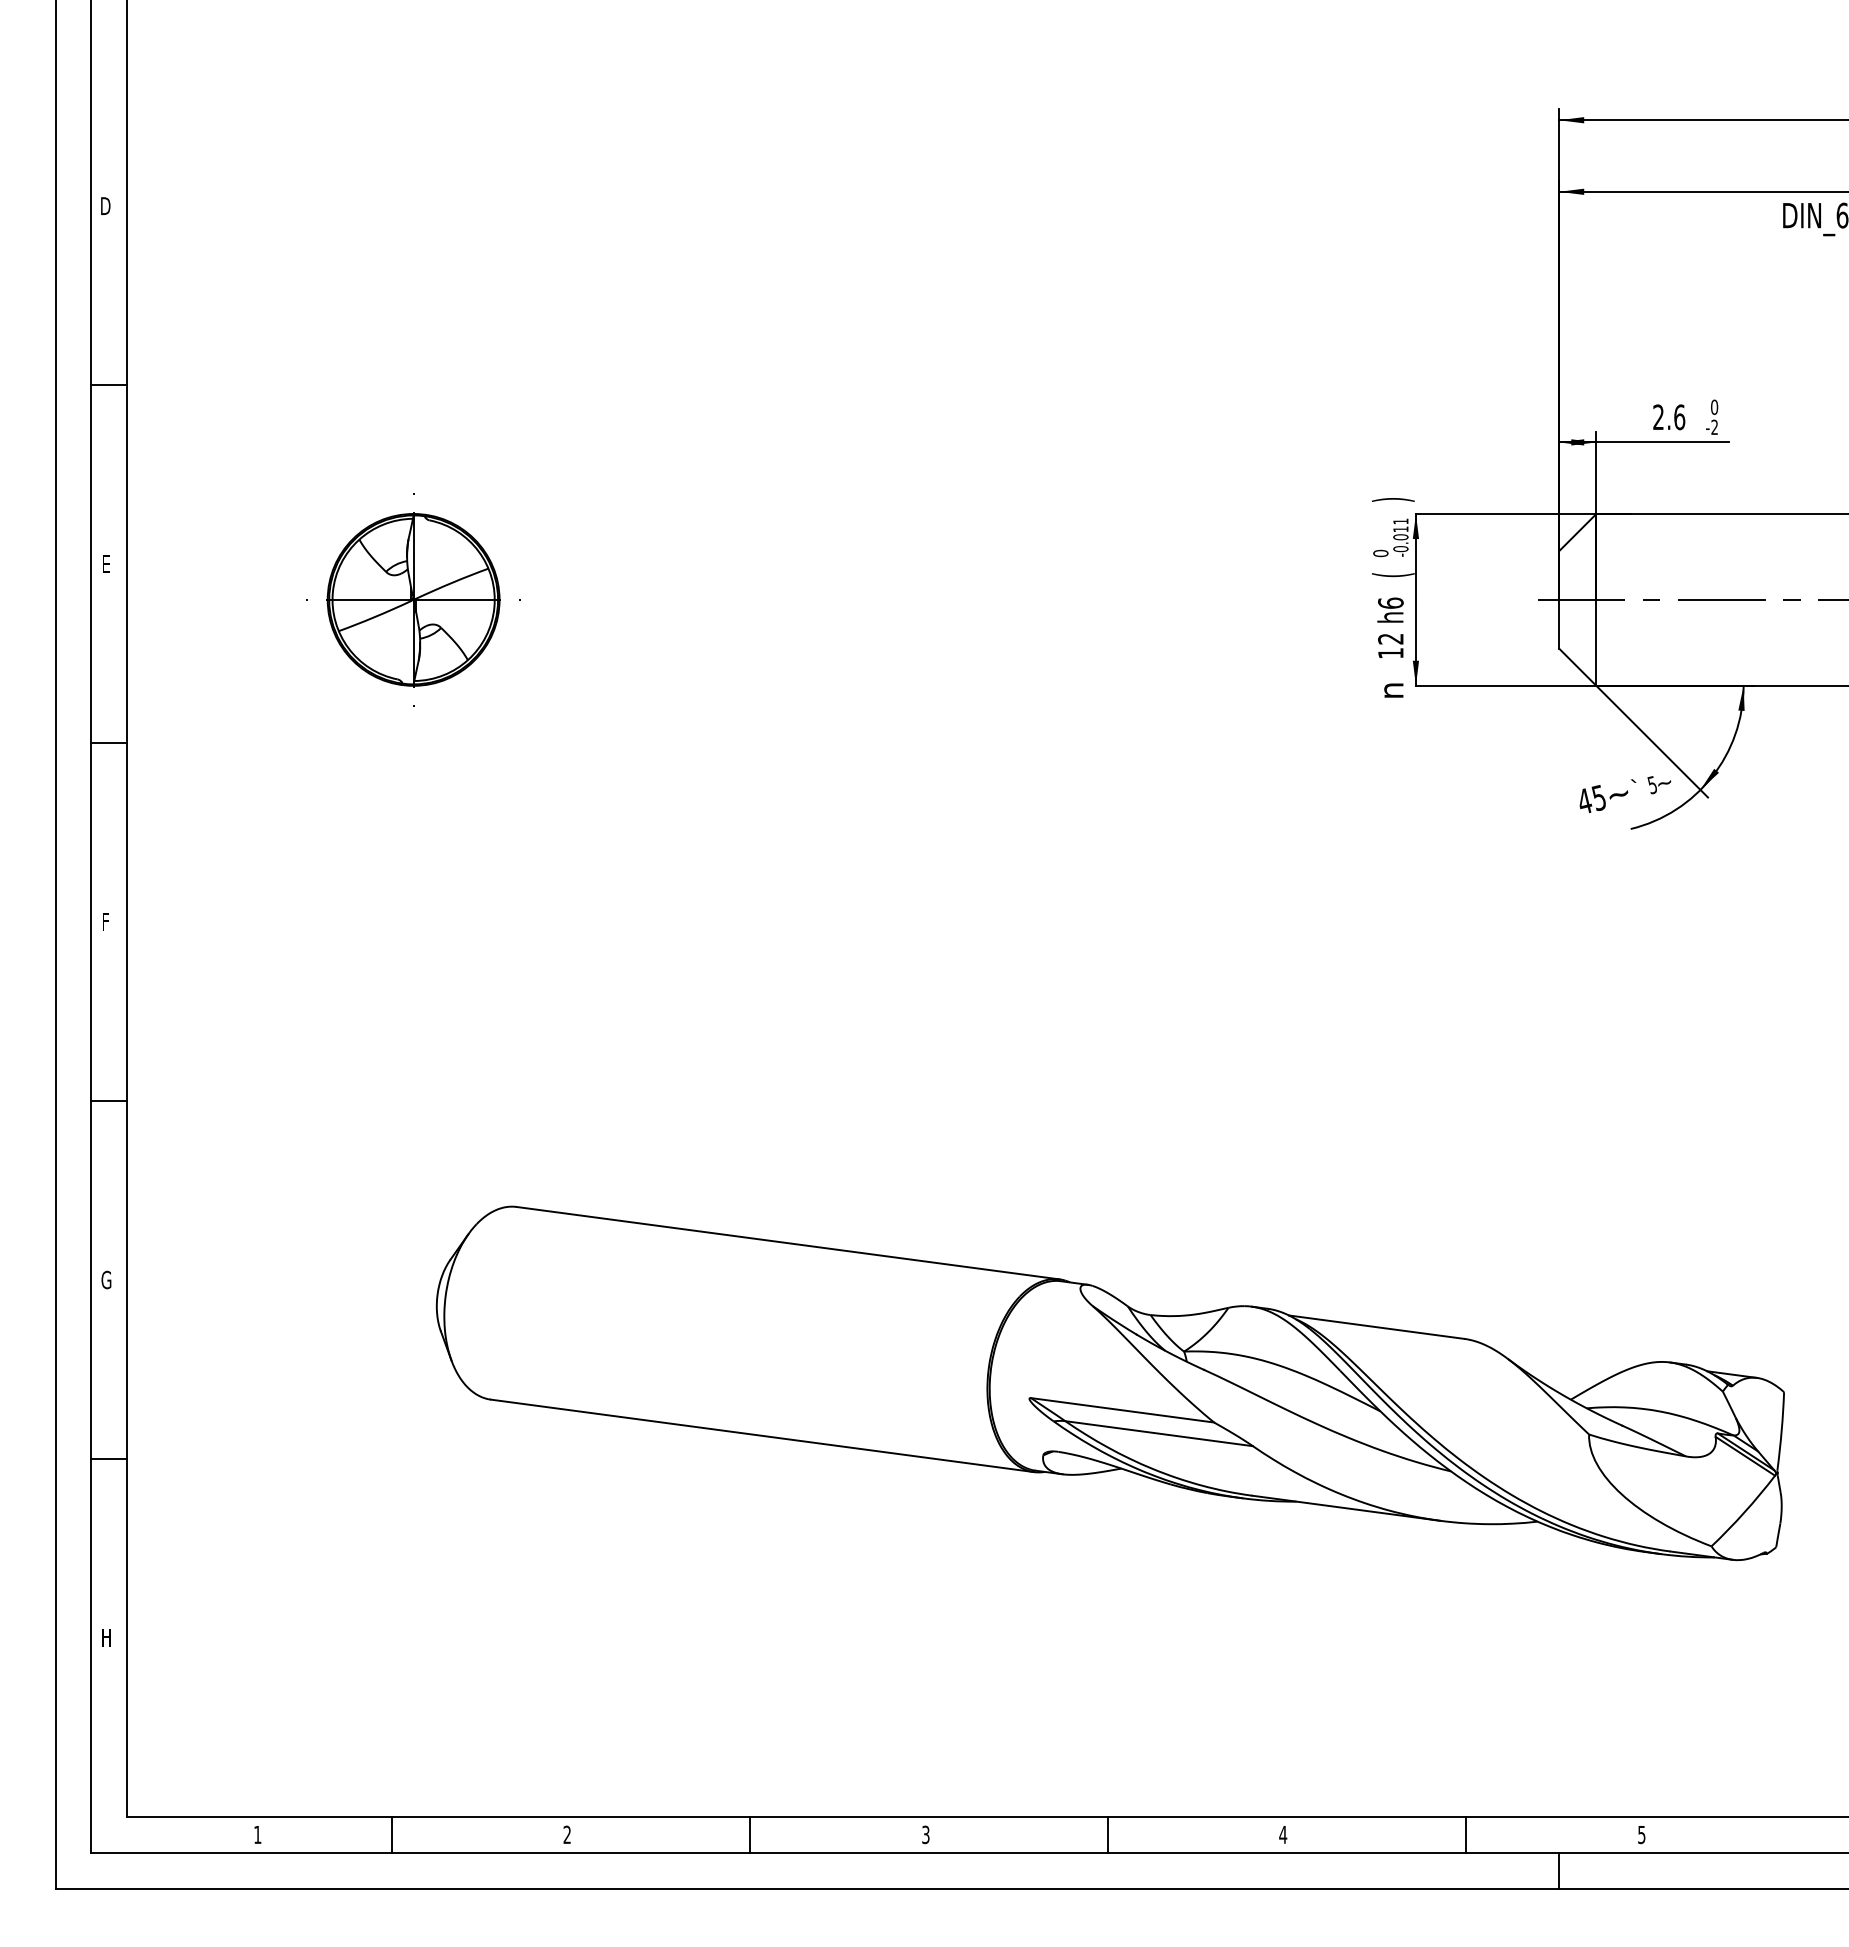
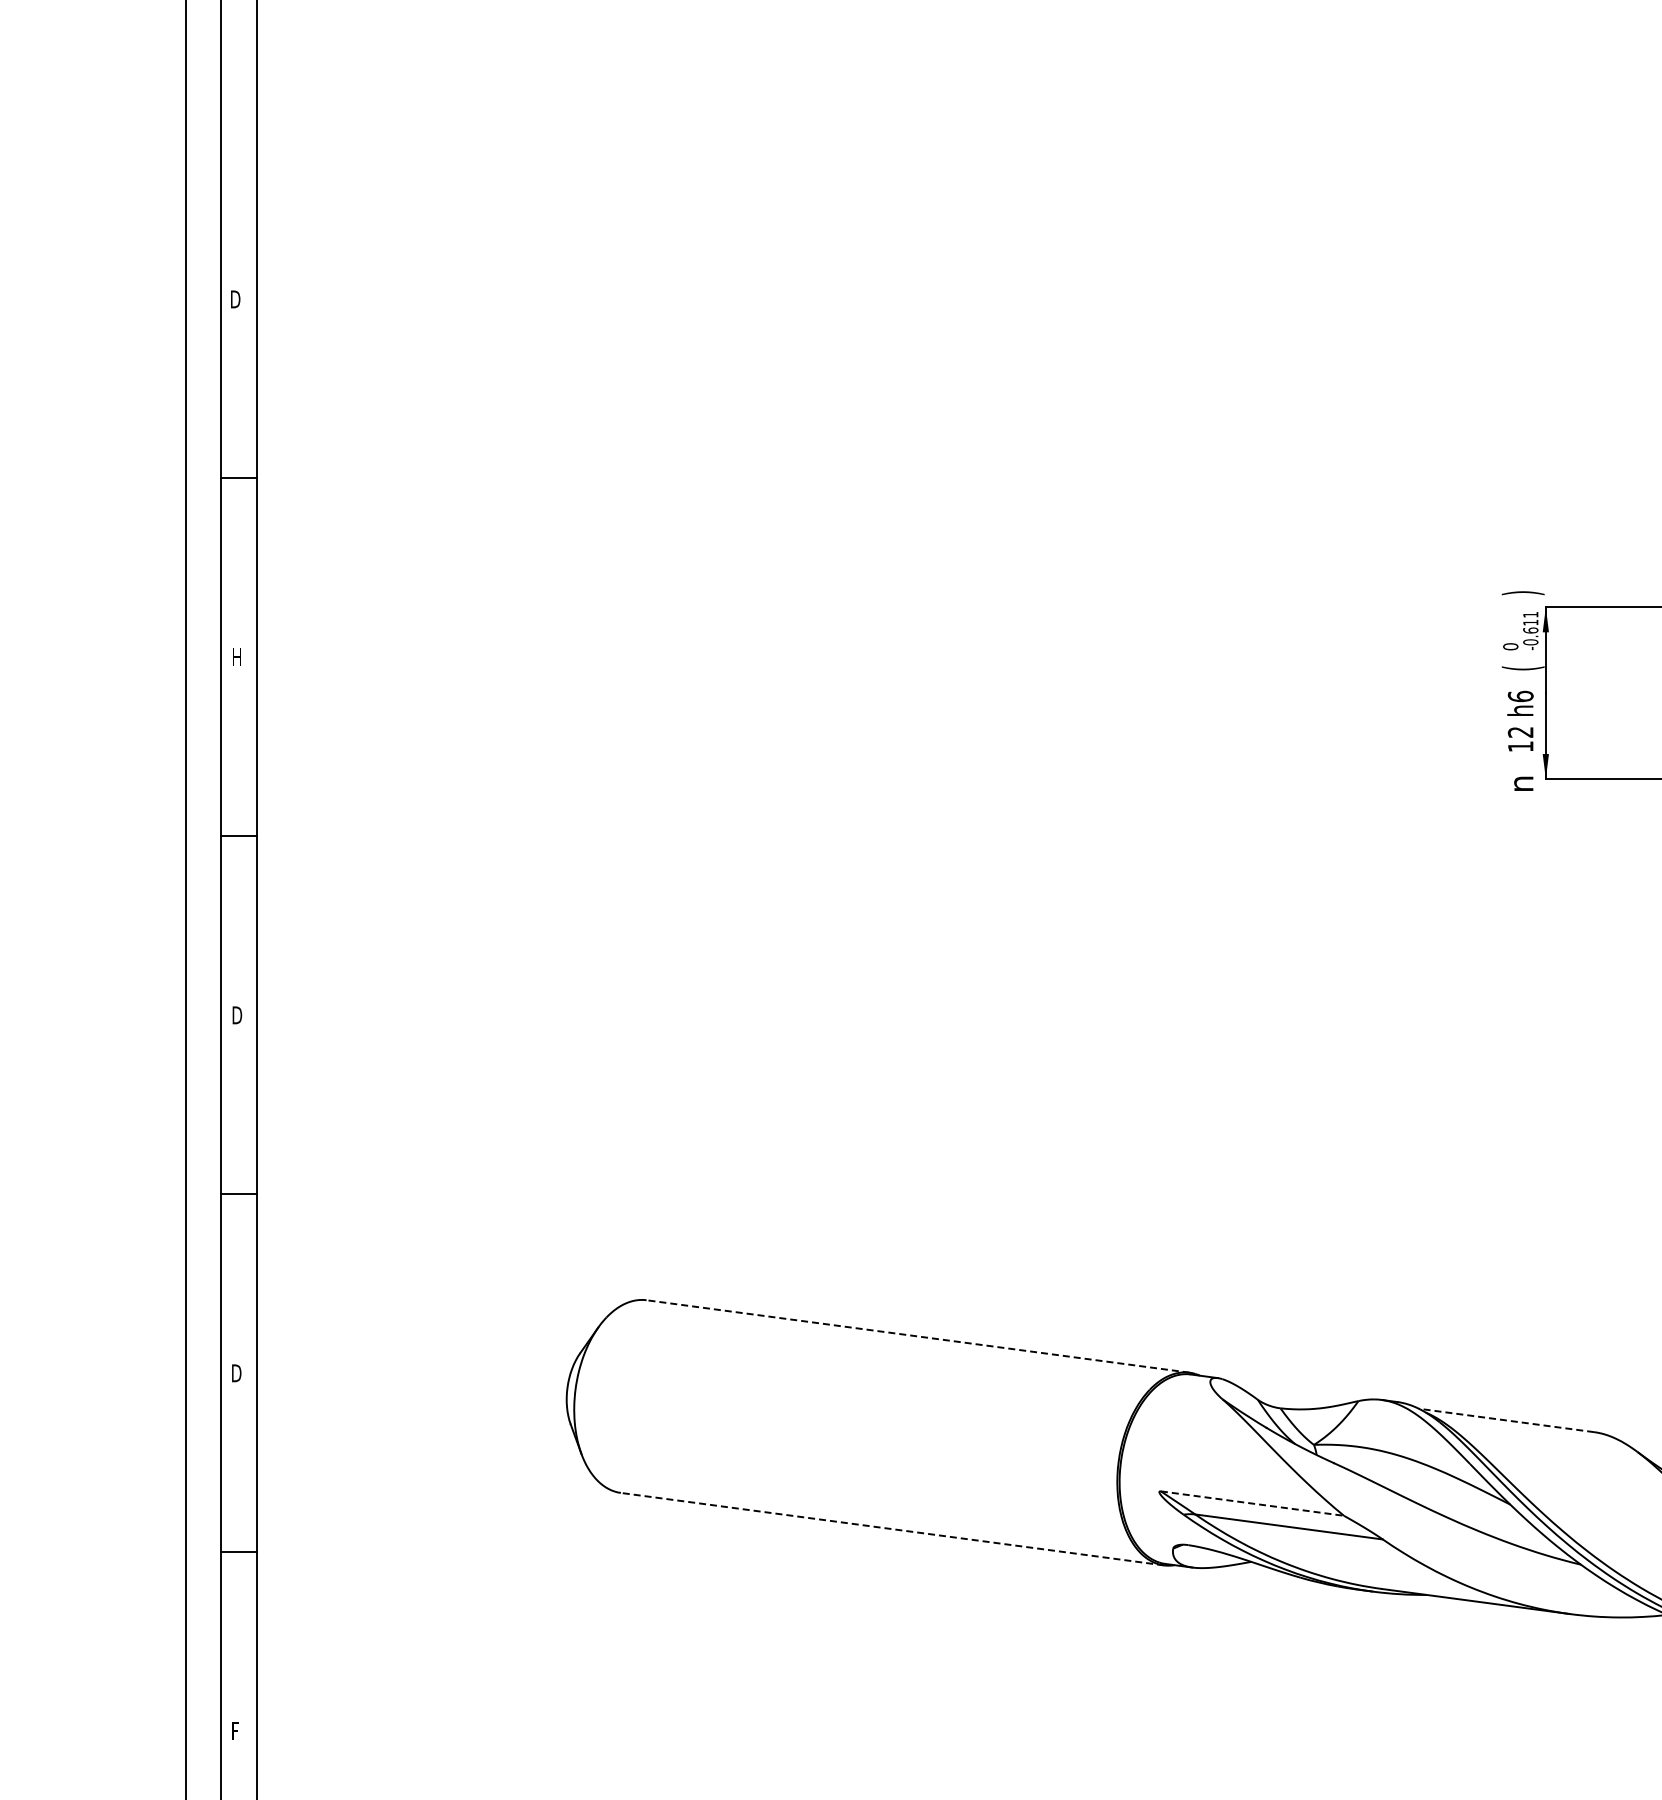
text: (1400, 537) -> (1530, 630), -0.011 -> -0.611
text: (107, 563) -> (237, 656), E -> H
part: (413, 599) -> (543, 692), removed
text: (107, 921) -> (237, 1014), F -> D
line: (788, 1243) -> (918, 1336), solid -> dashed
text: (106, 1279) -> (236, 1372), G -> D
line: (1376, 1327) -> (1506, 1420), solid -> dashed
line: (1123, 1410) -> (1253, 1503), solid -> dashed
line: (762, 1435) -> (892, 1528), solid -> dashed
text: (107, 1637) -> (237, 1730), H -> F

